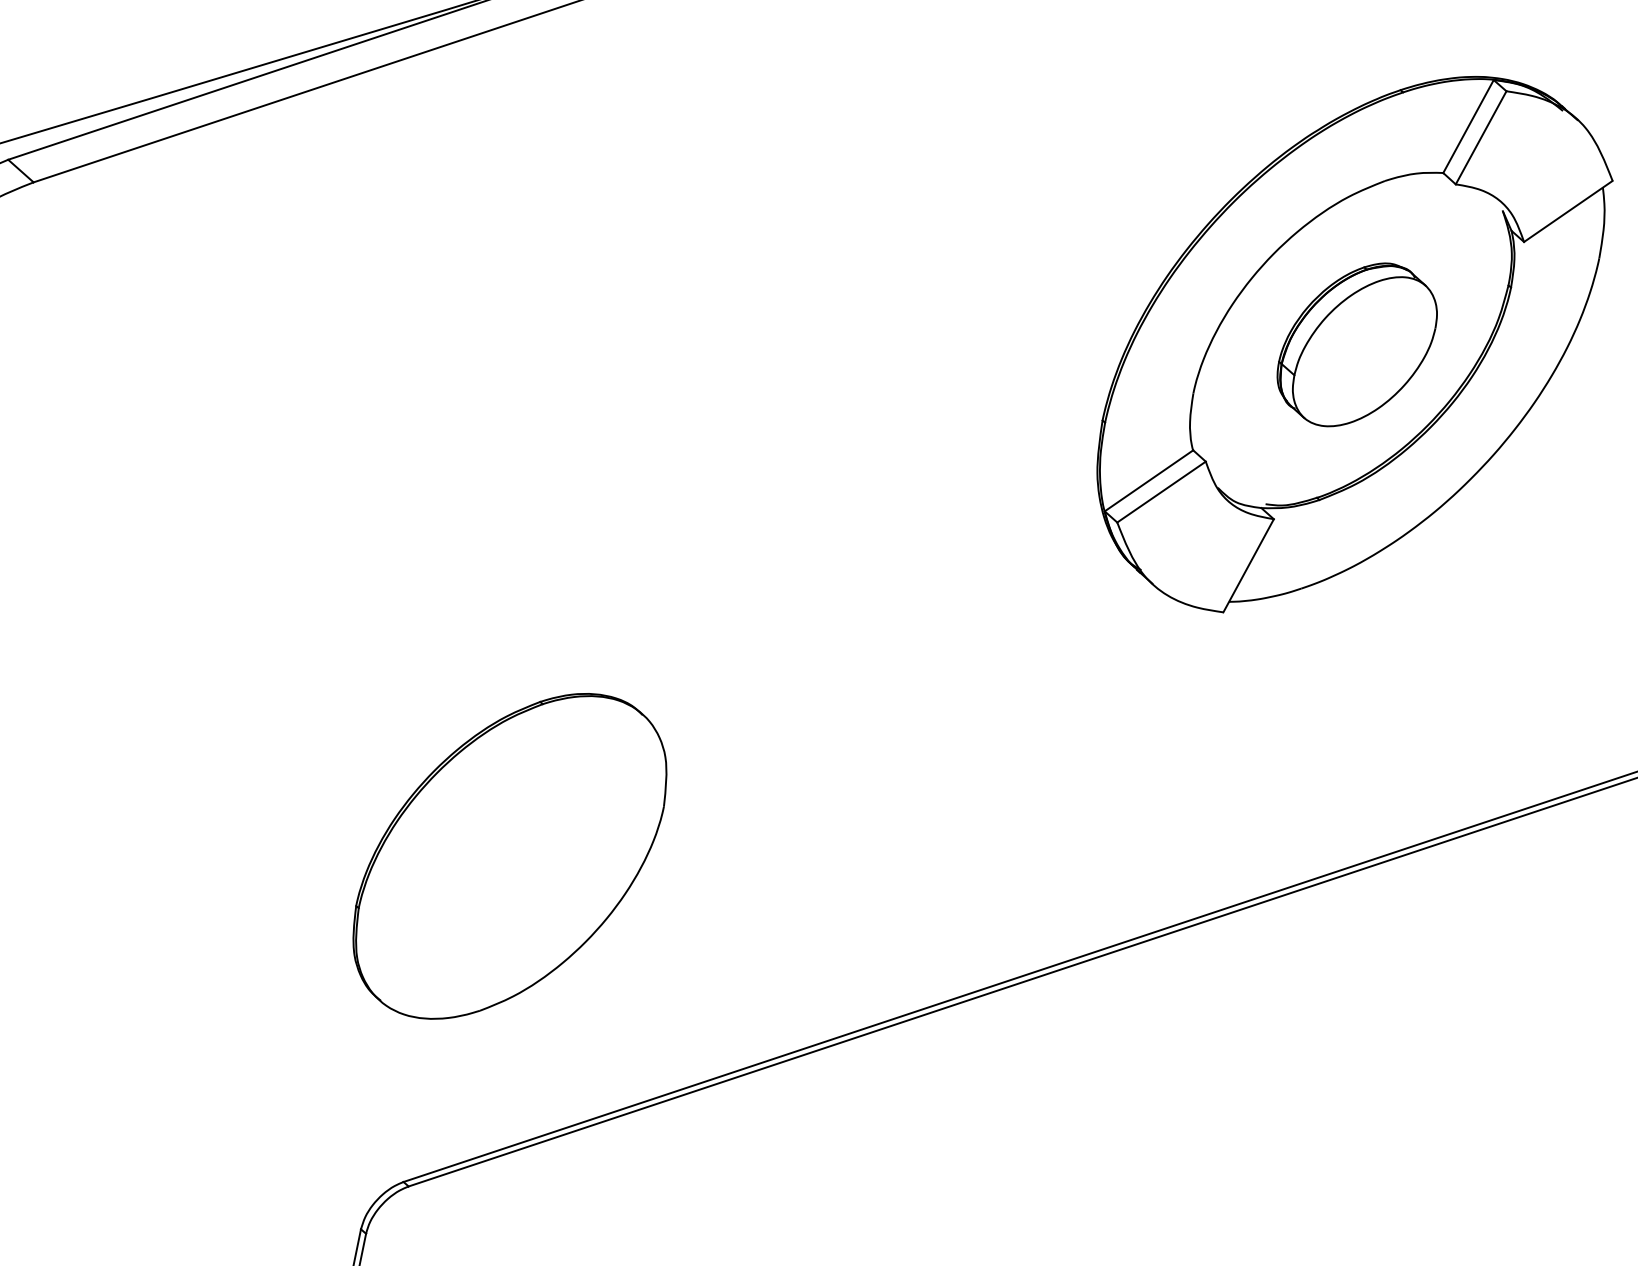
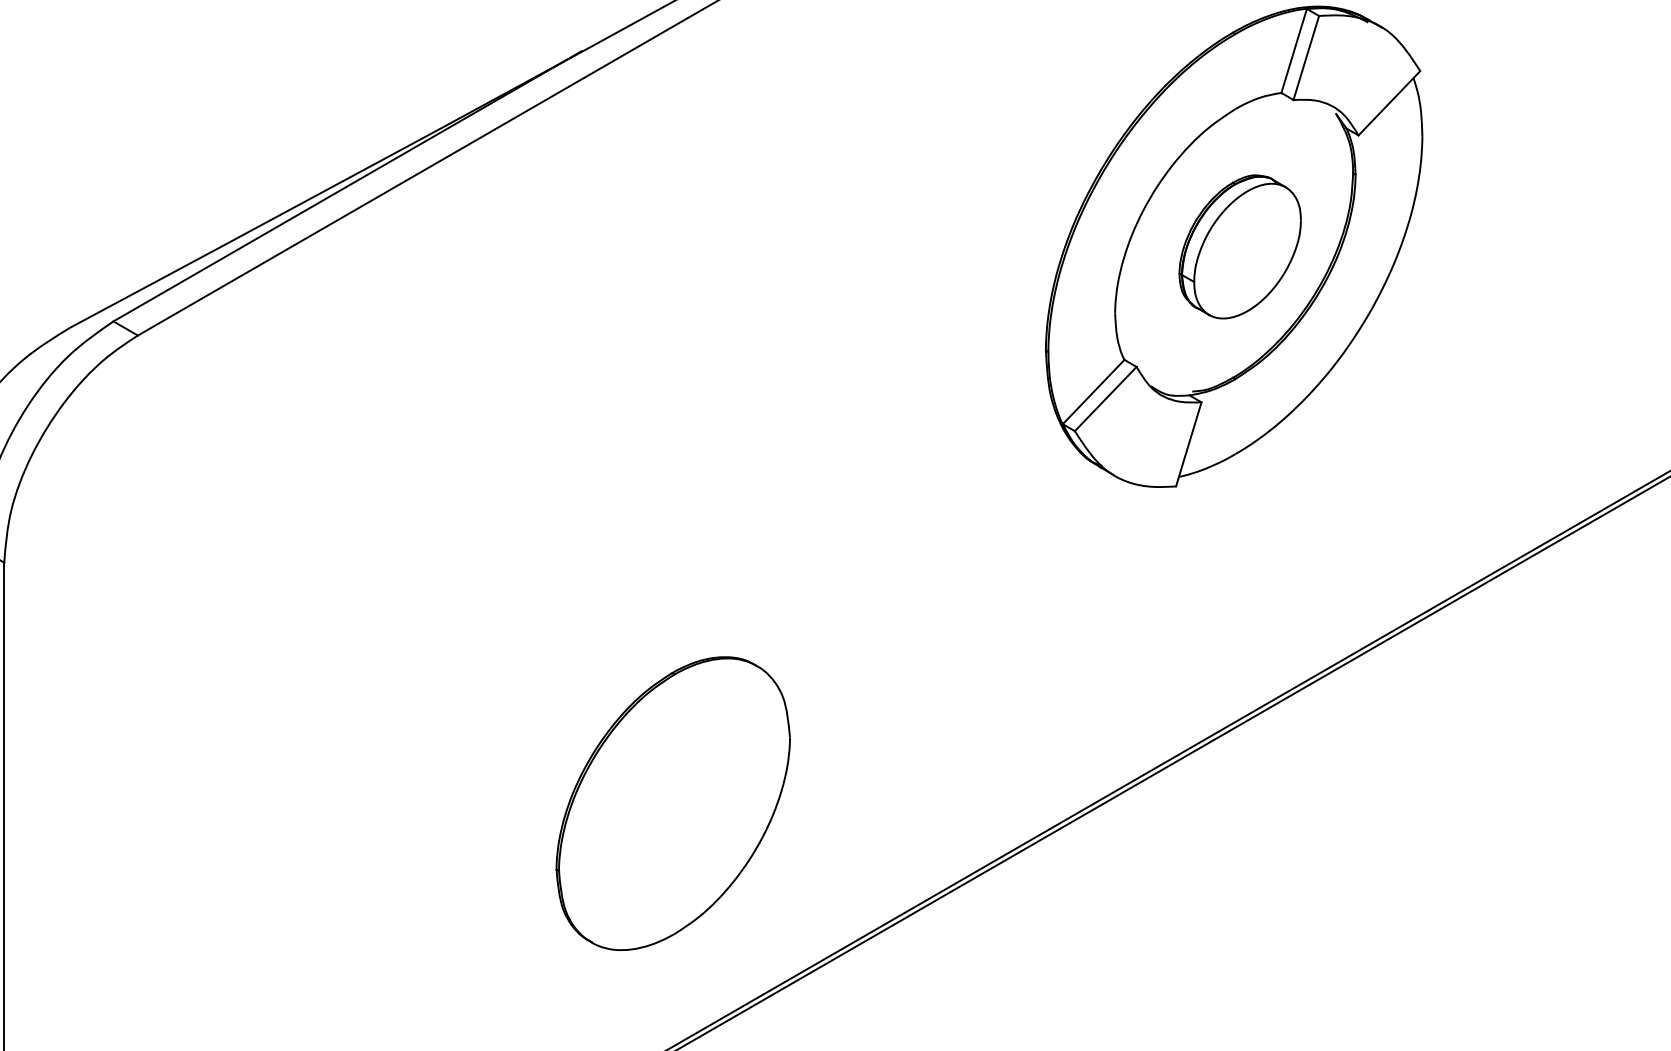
part: (509, 856) -> (672, 803), moved

